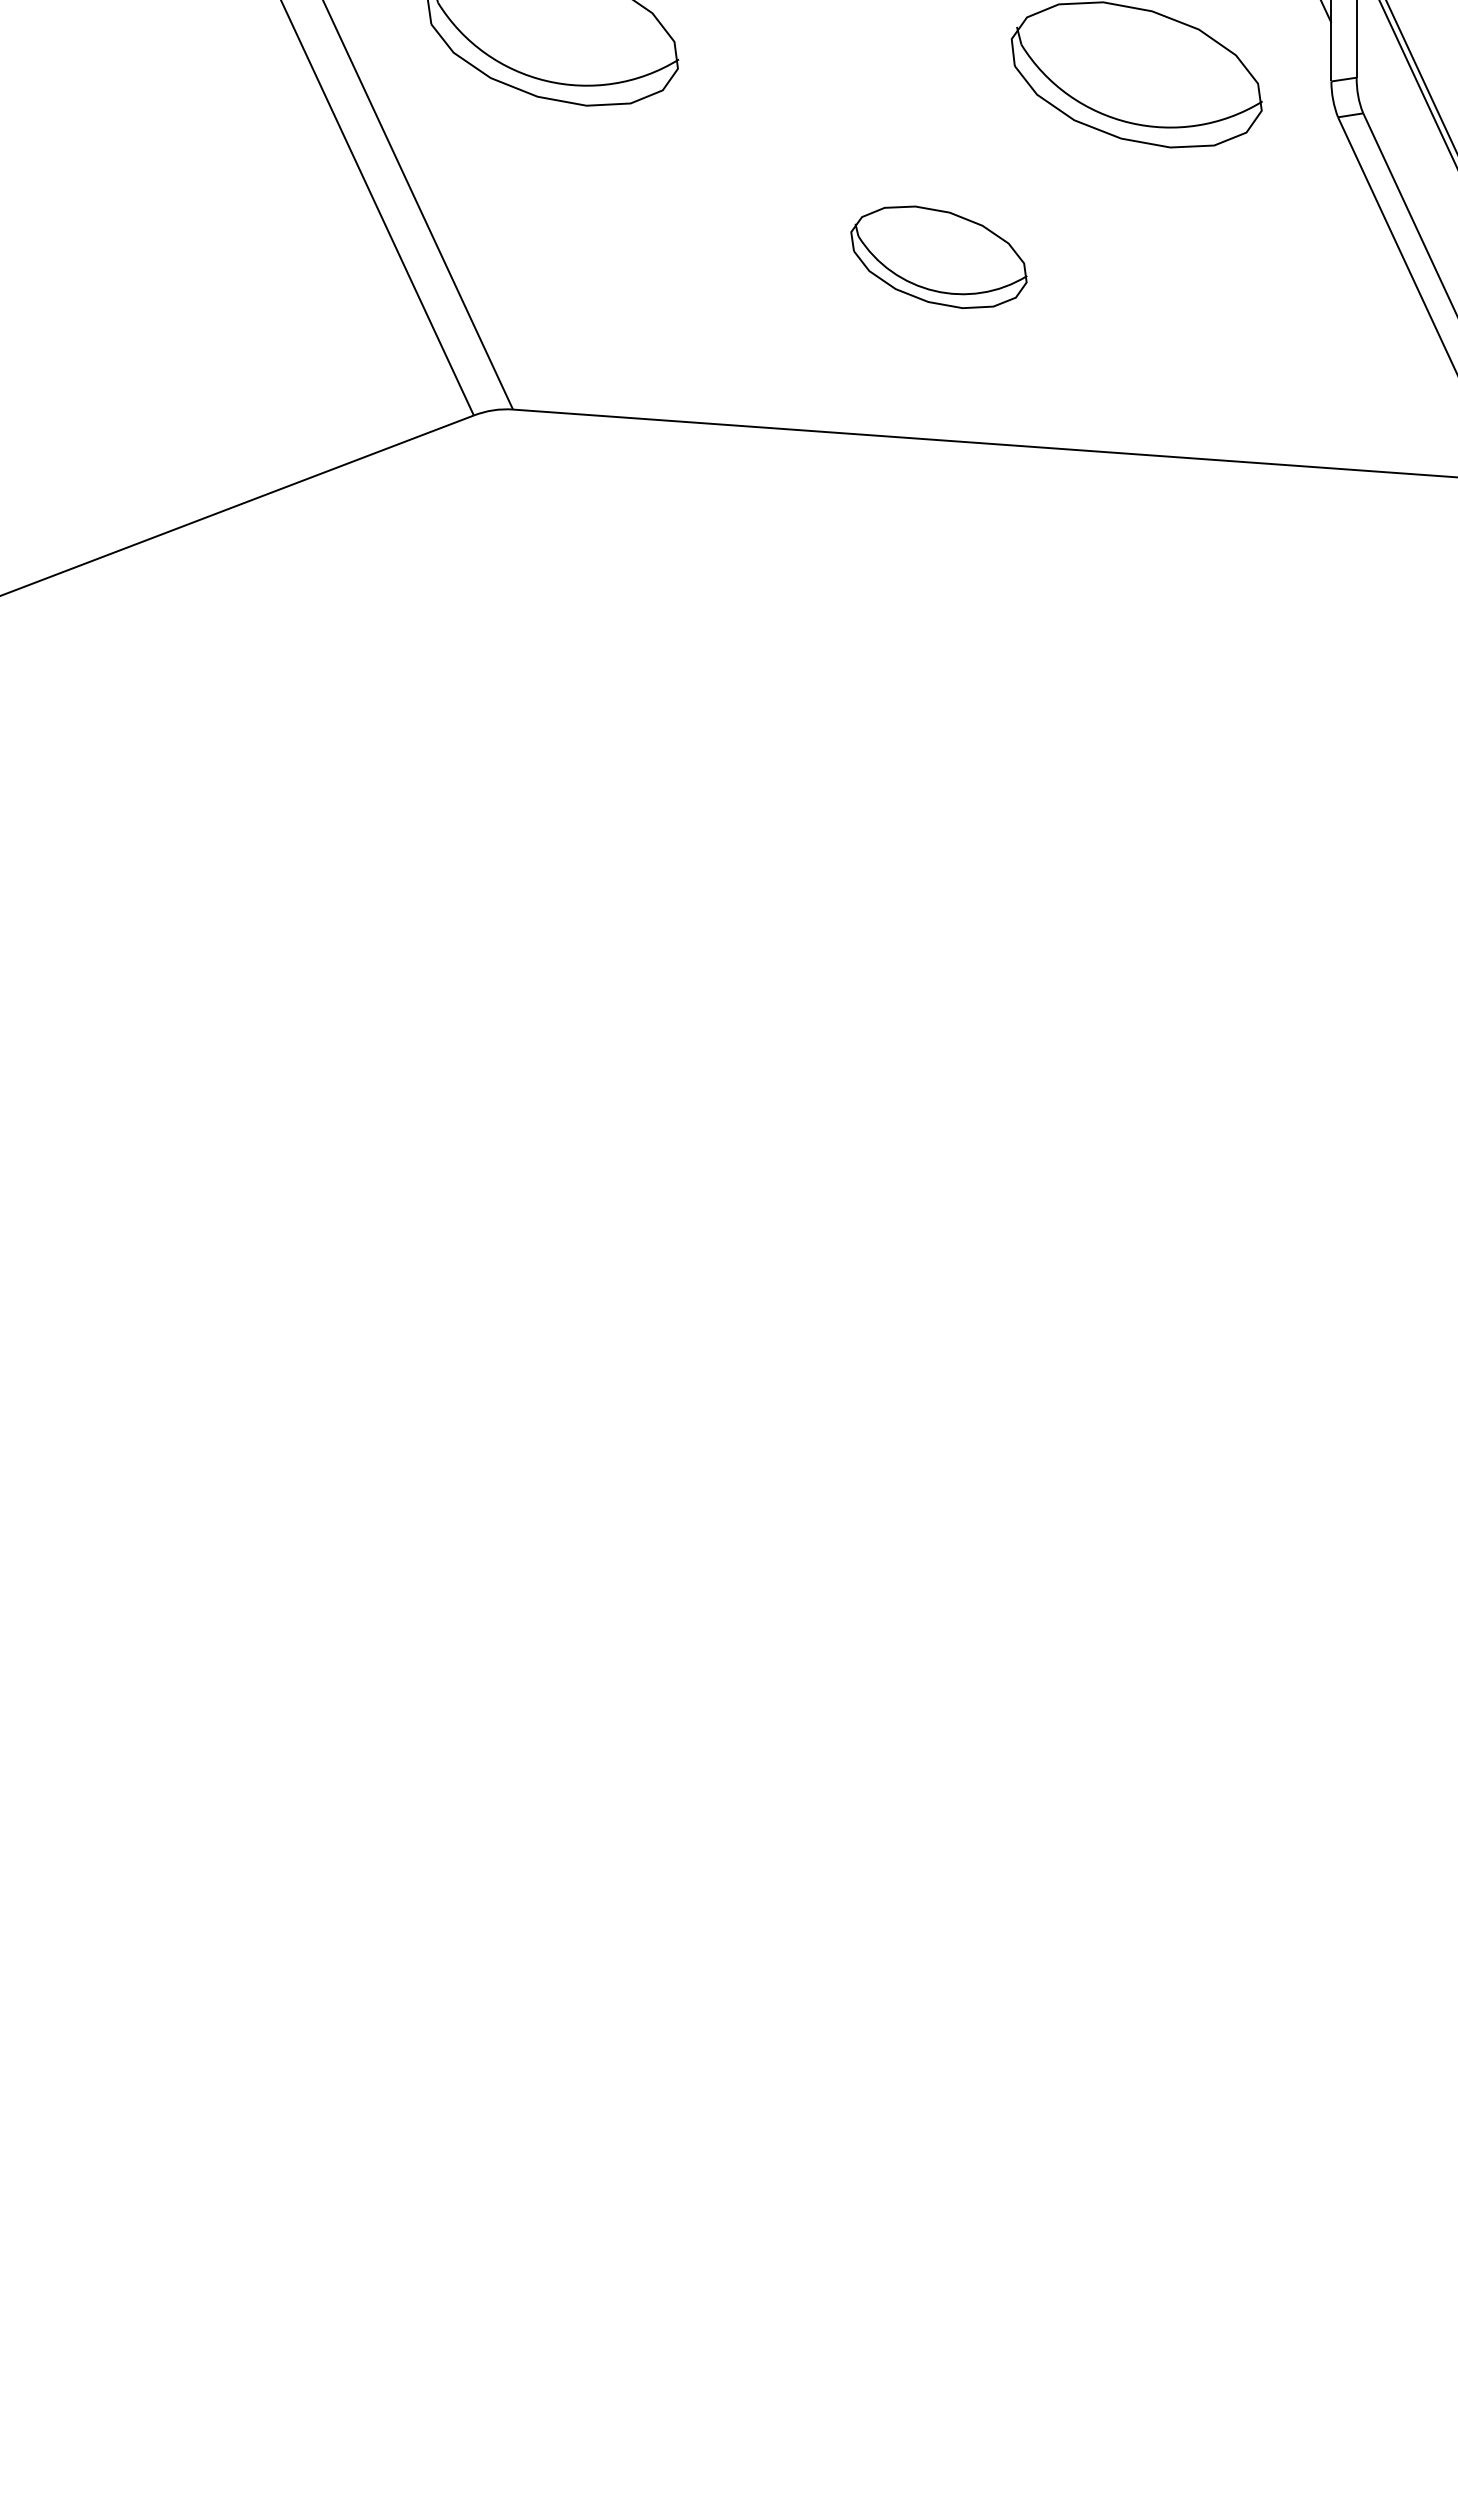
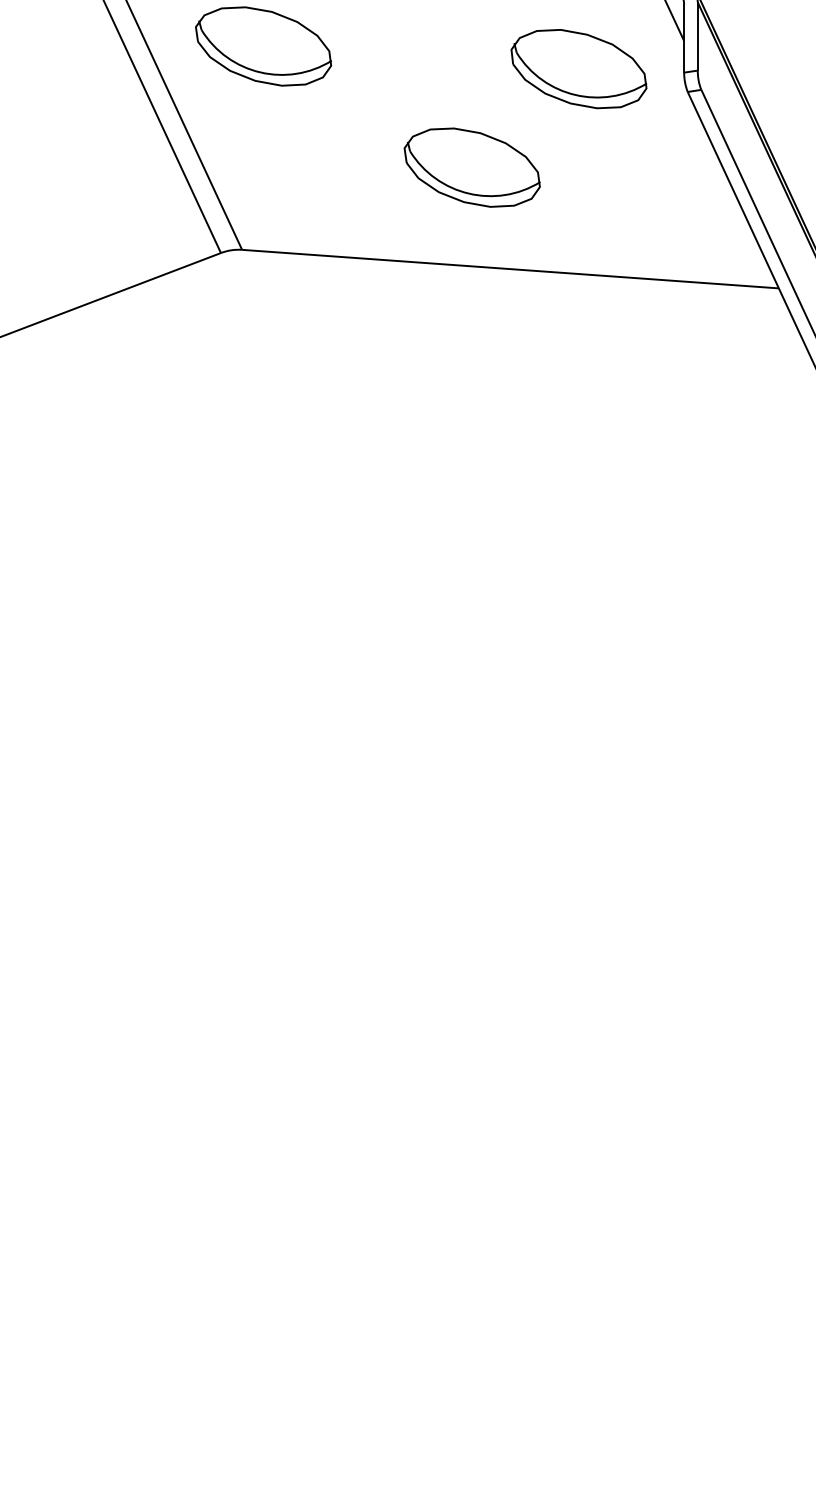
part: (937, 257) -> (471, 167), size x1.43

